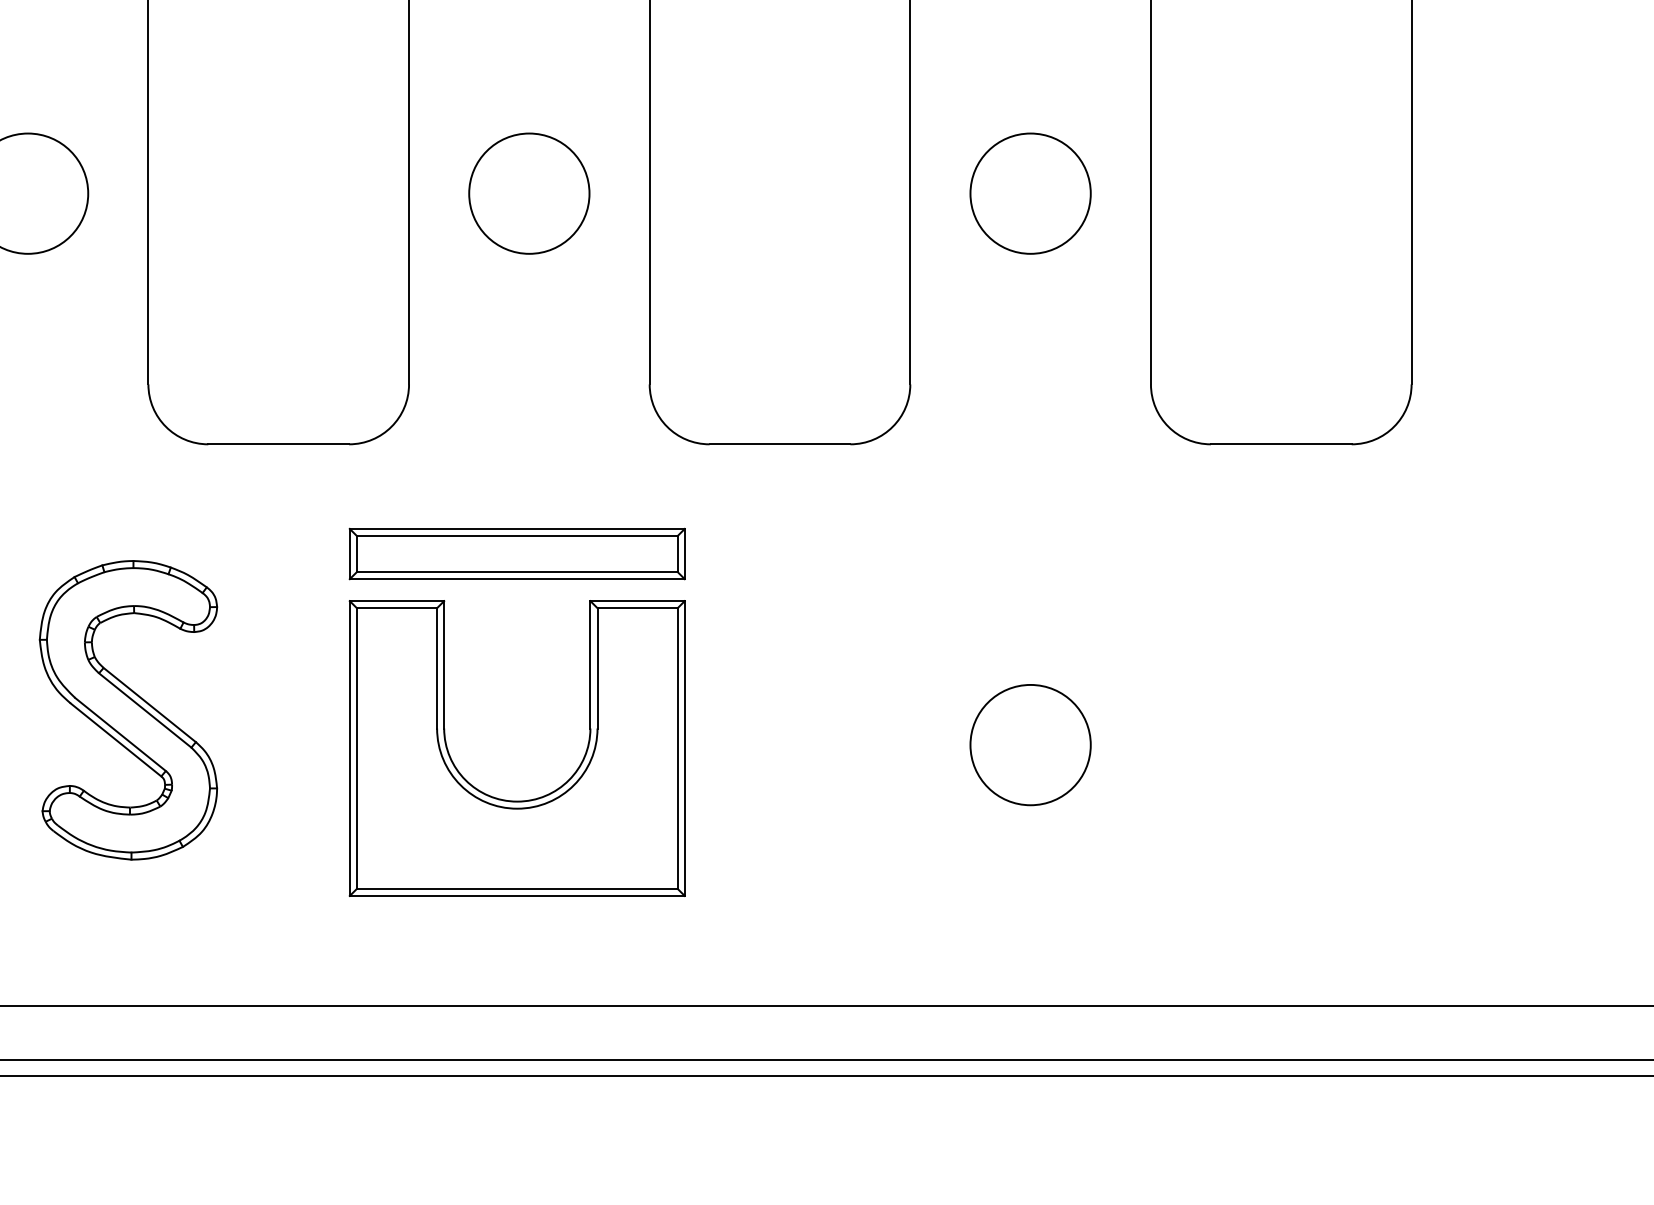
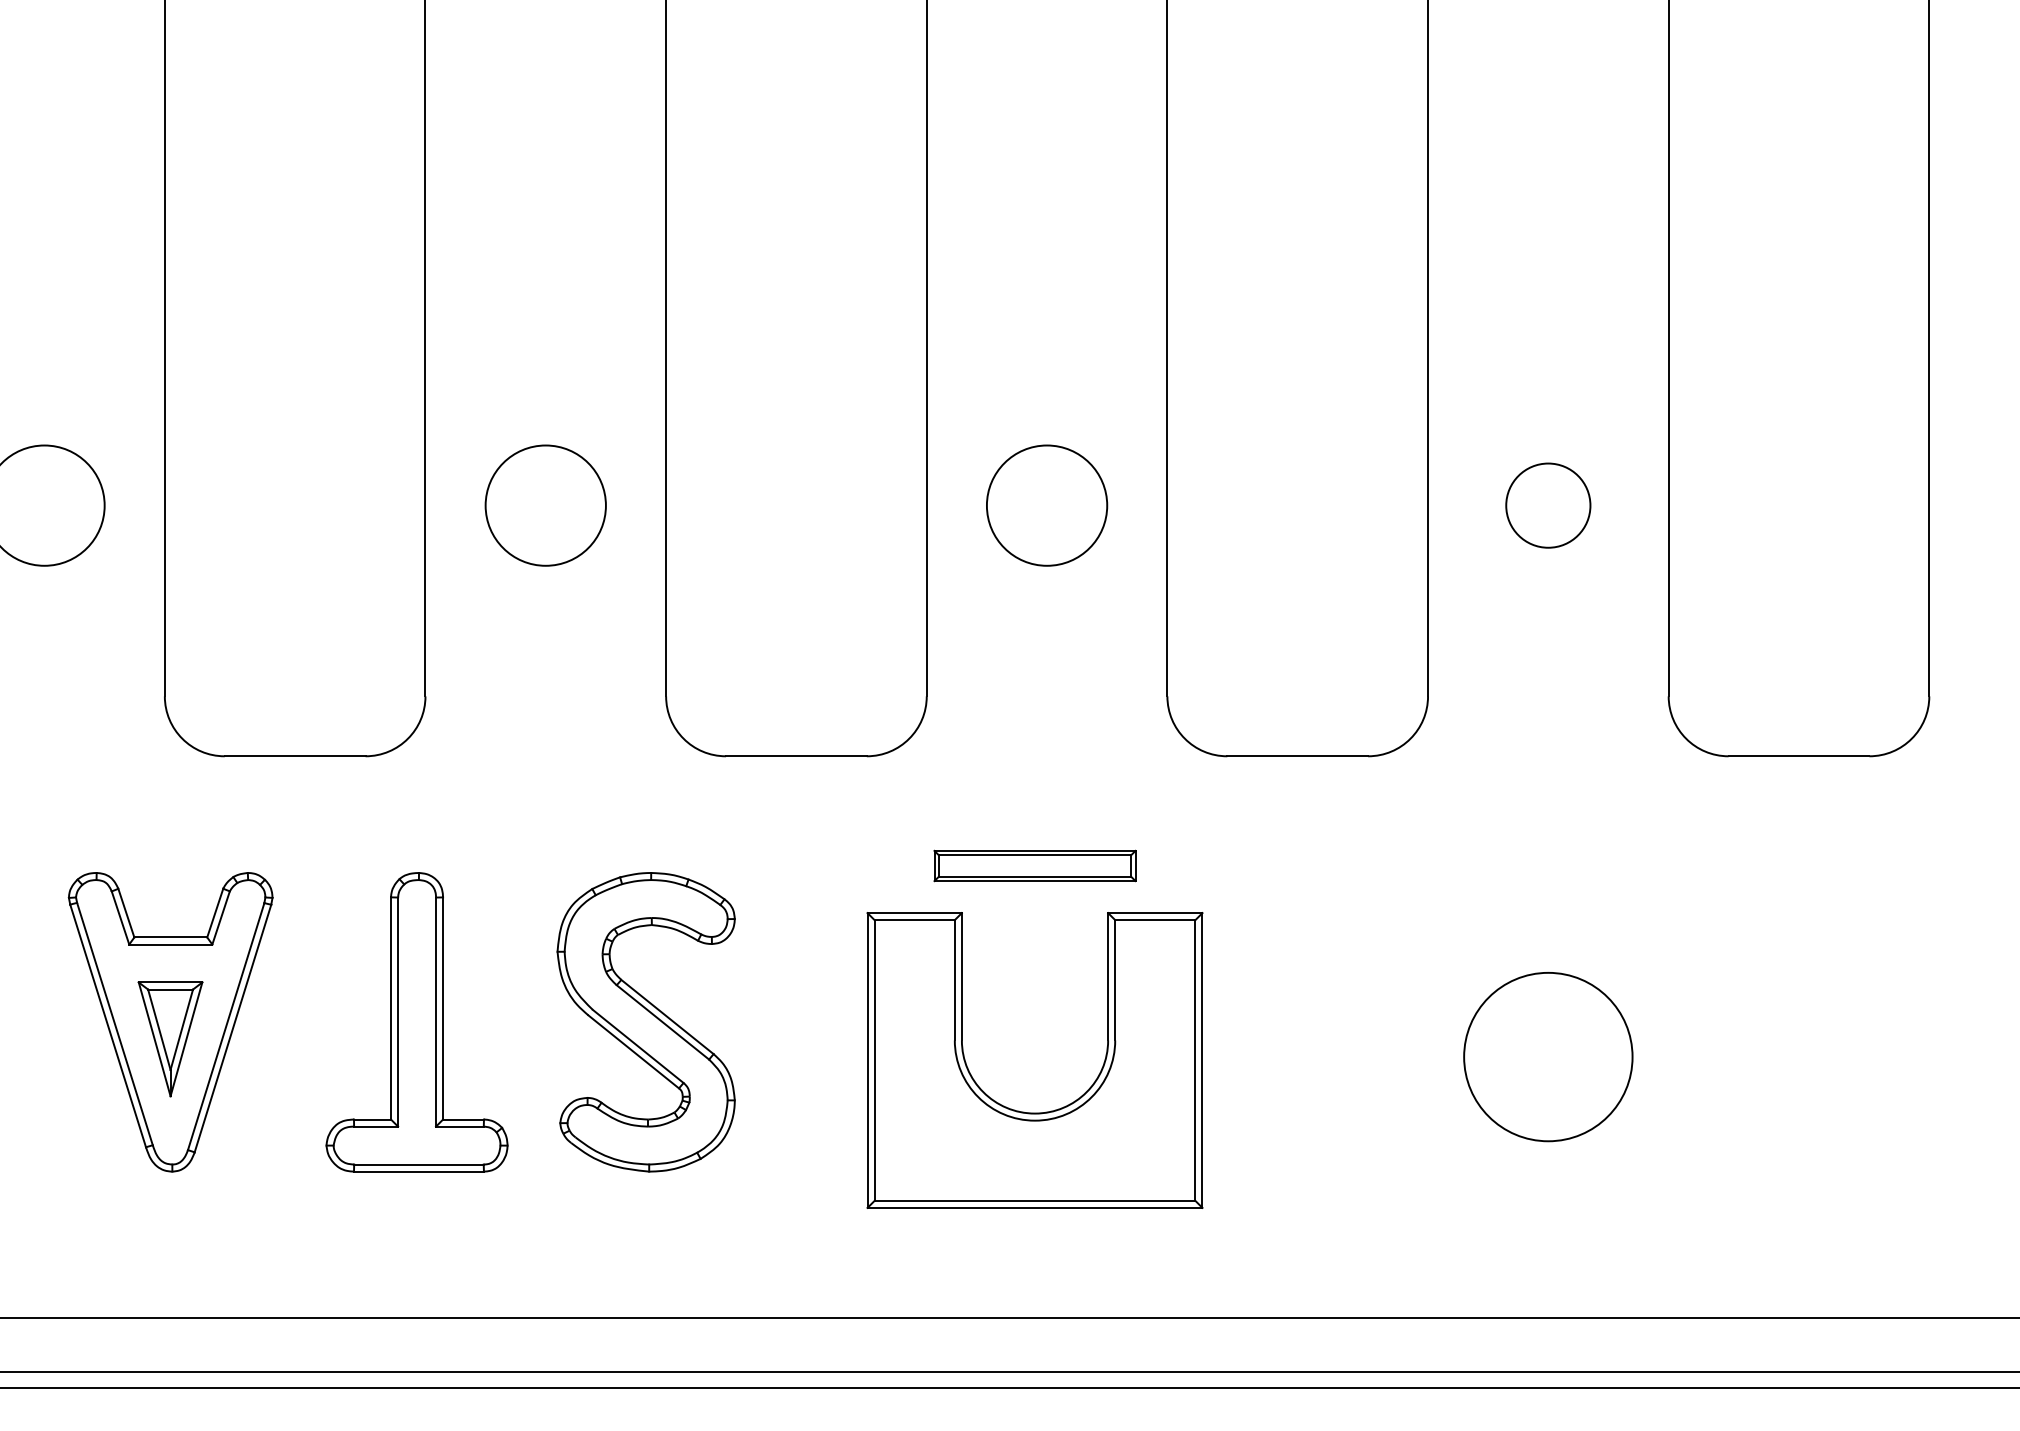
circle: (1030, 193) -> (1548, 505), size x0.7
part: (516, 553) -> (1034, 865), size x0.6
circle: (1030, 744) -> (1548, 1056), size x1.4

